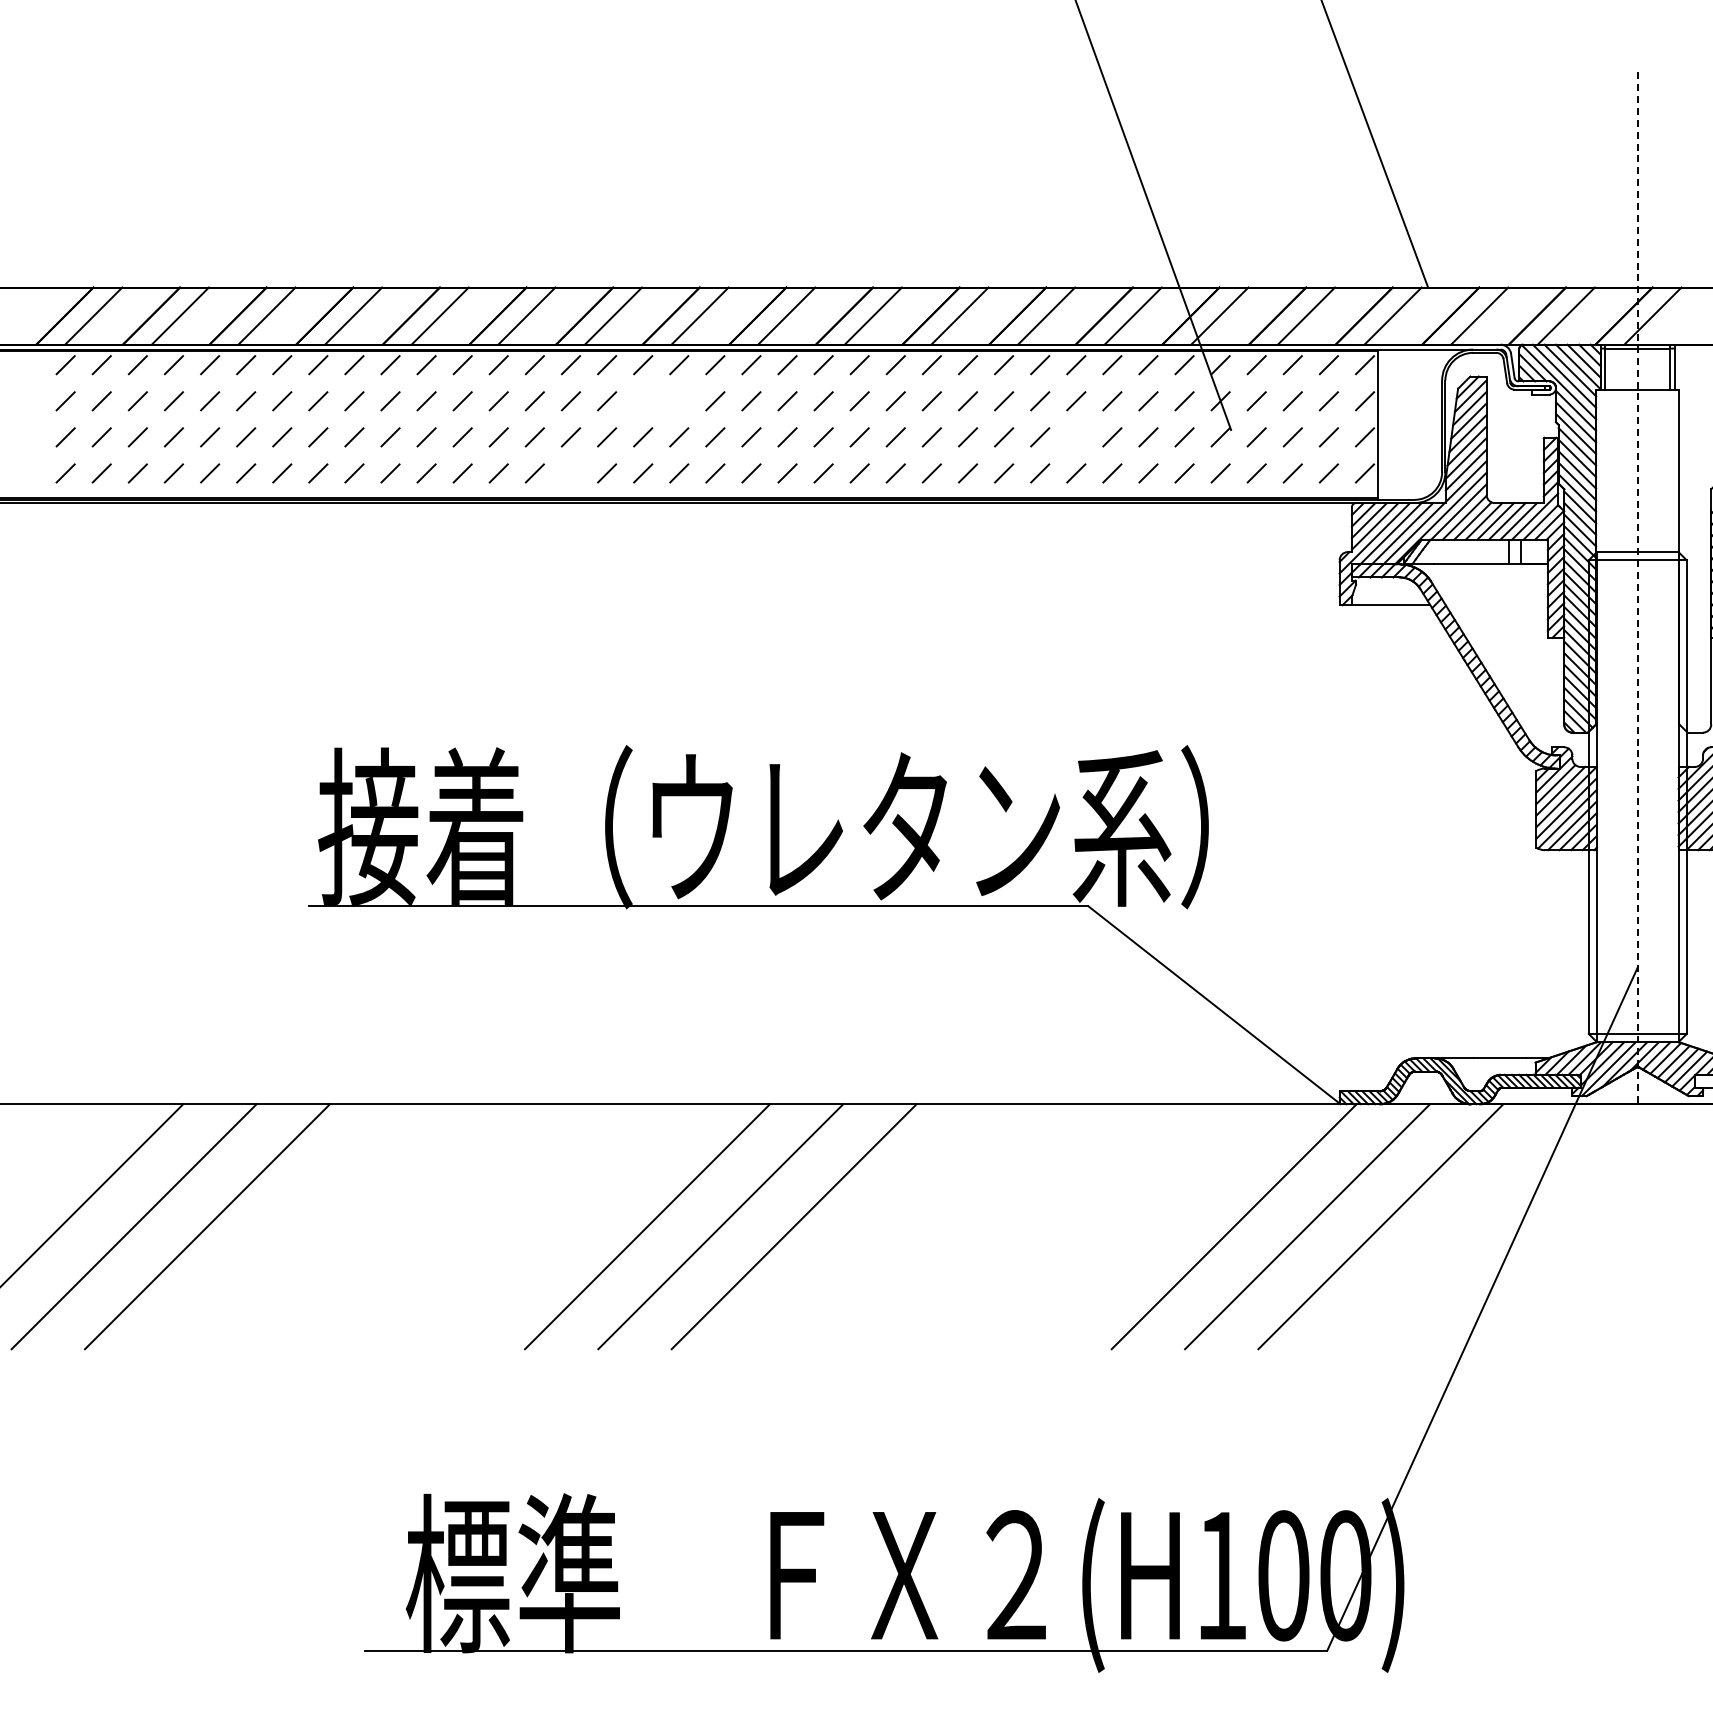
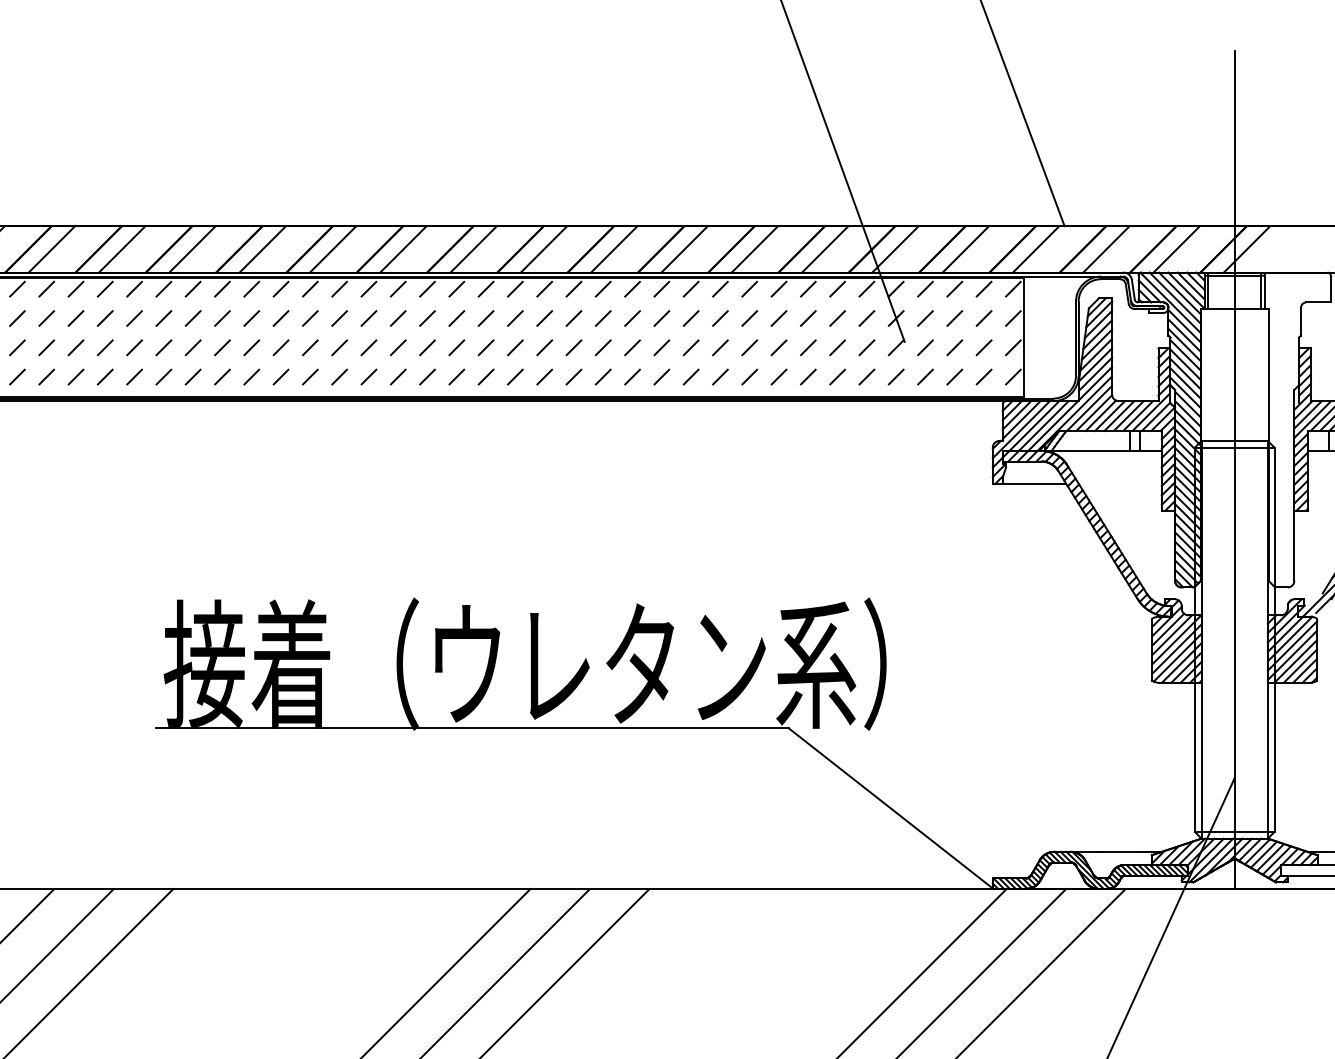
line: (643, 401) -> (427, 318), added
line: (679, 401) -> (457, 318), added
line: (1076, 437) -> (779, 347), added
line: (570, 473) -> (368, 377), added
line: (1637, 588) -> (1234, 470), dashed -> solid

